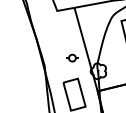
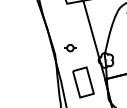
part: (72, 58) -> (70, 48), moved

